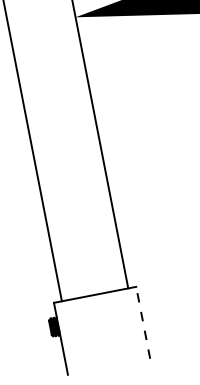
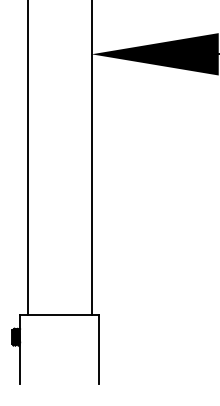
line: (143, 323) -> (99, 349), dashed -> solid

